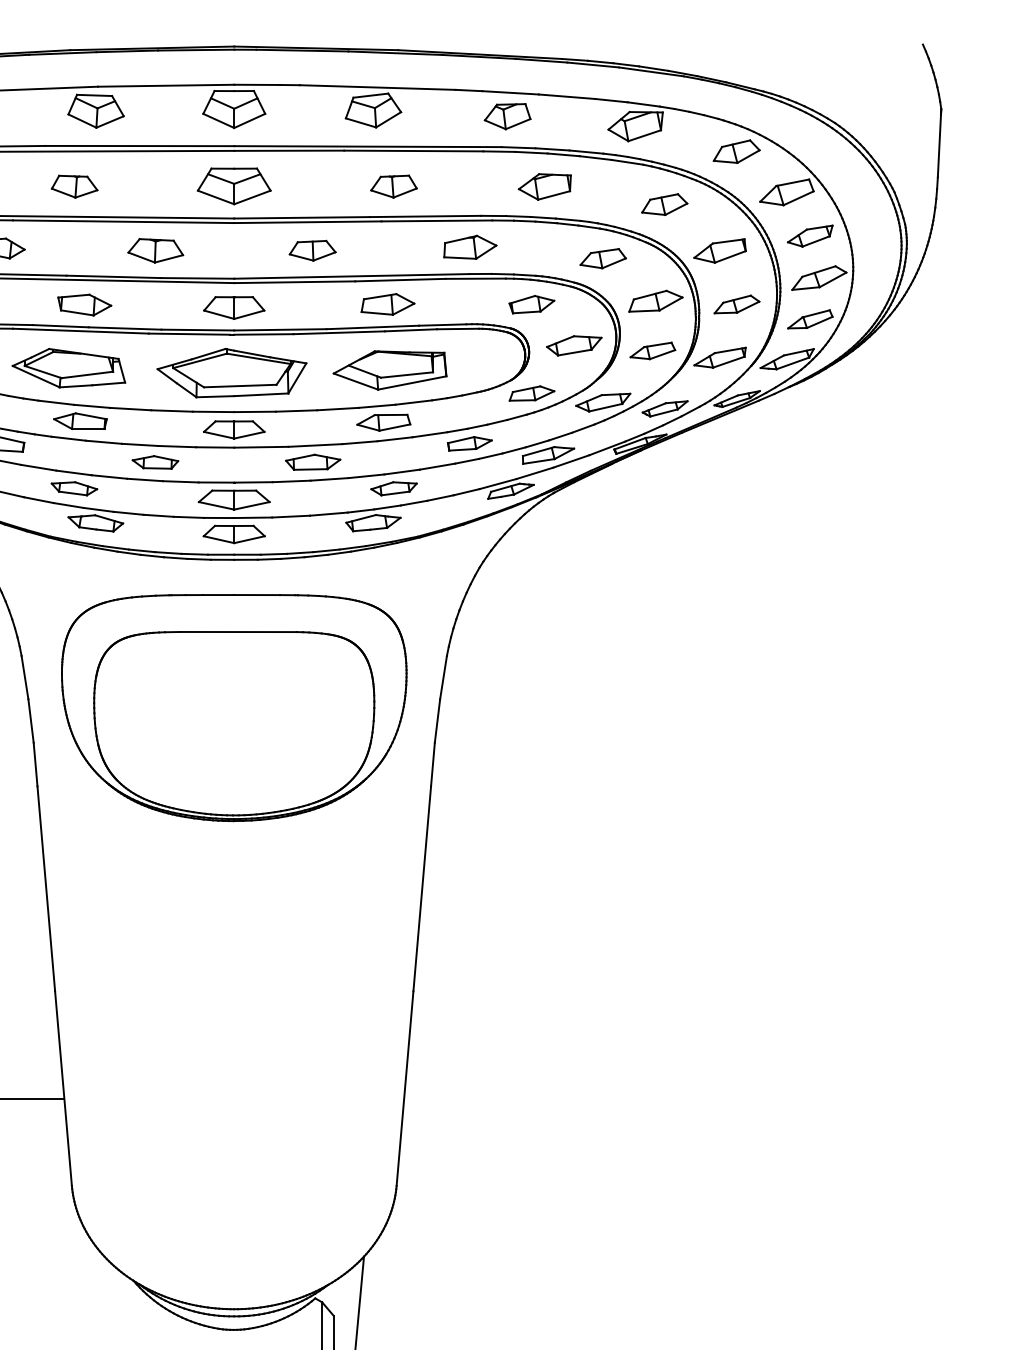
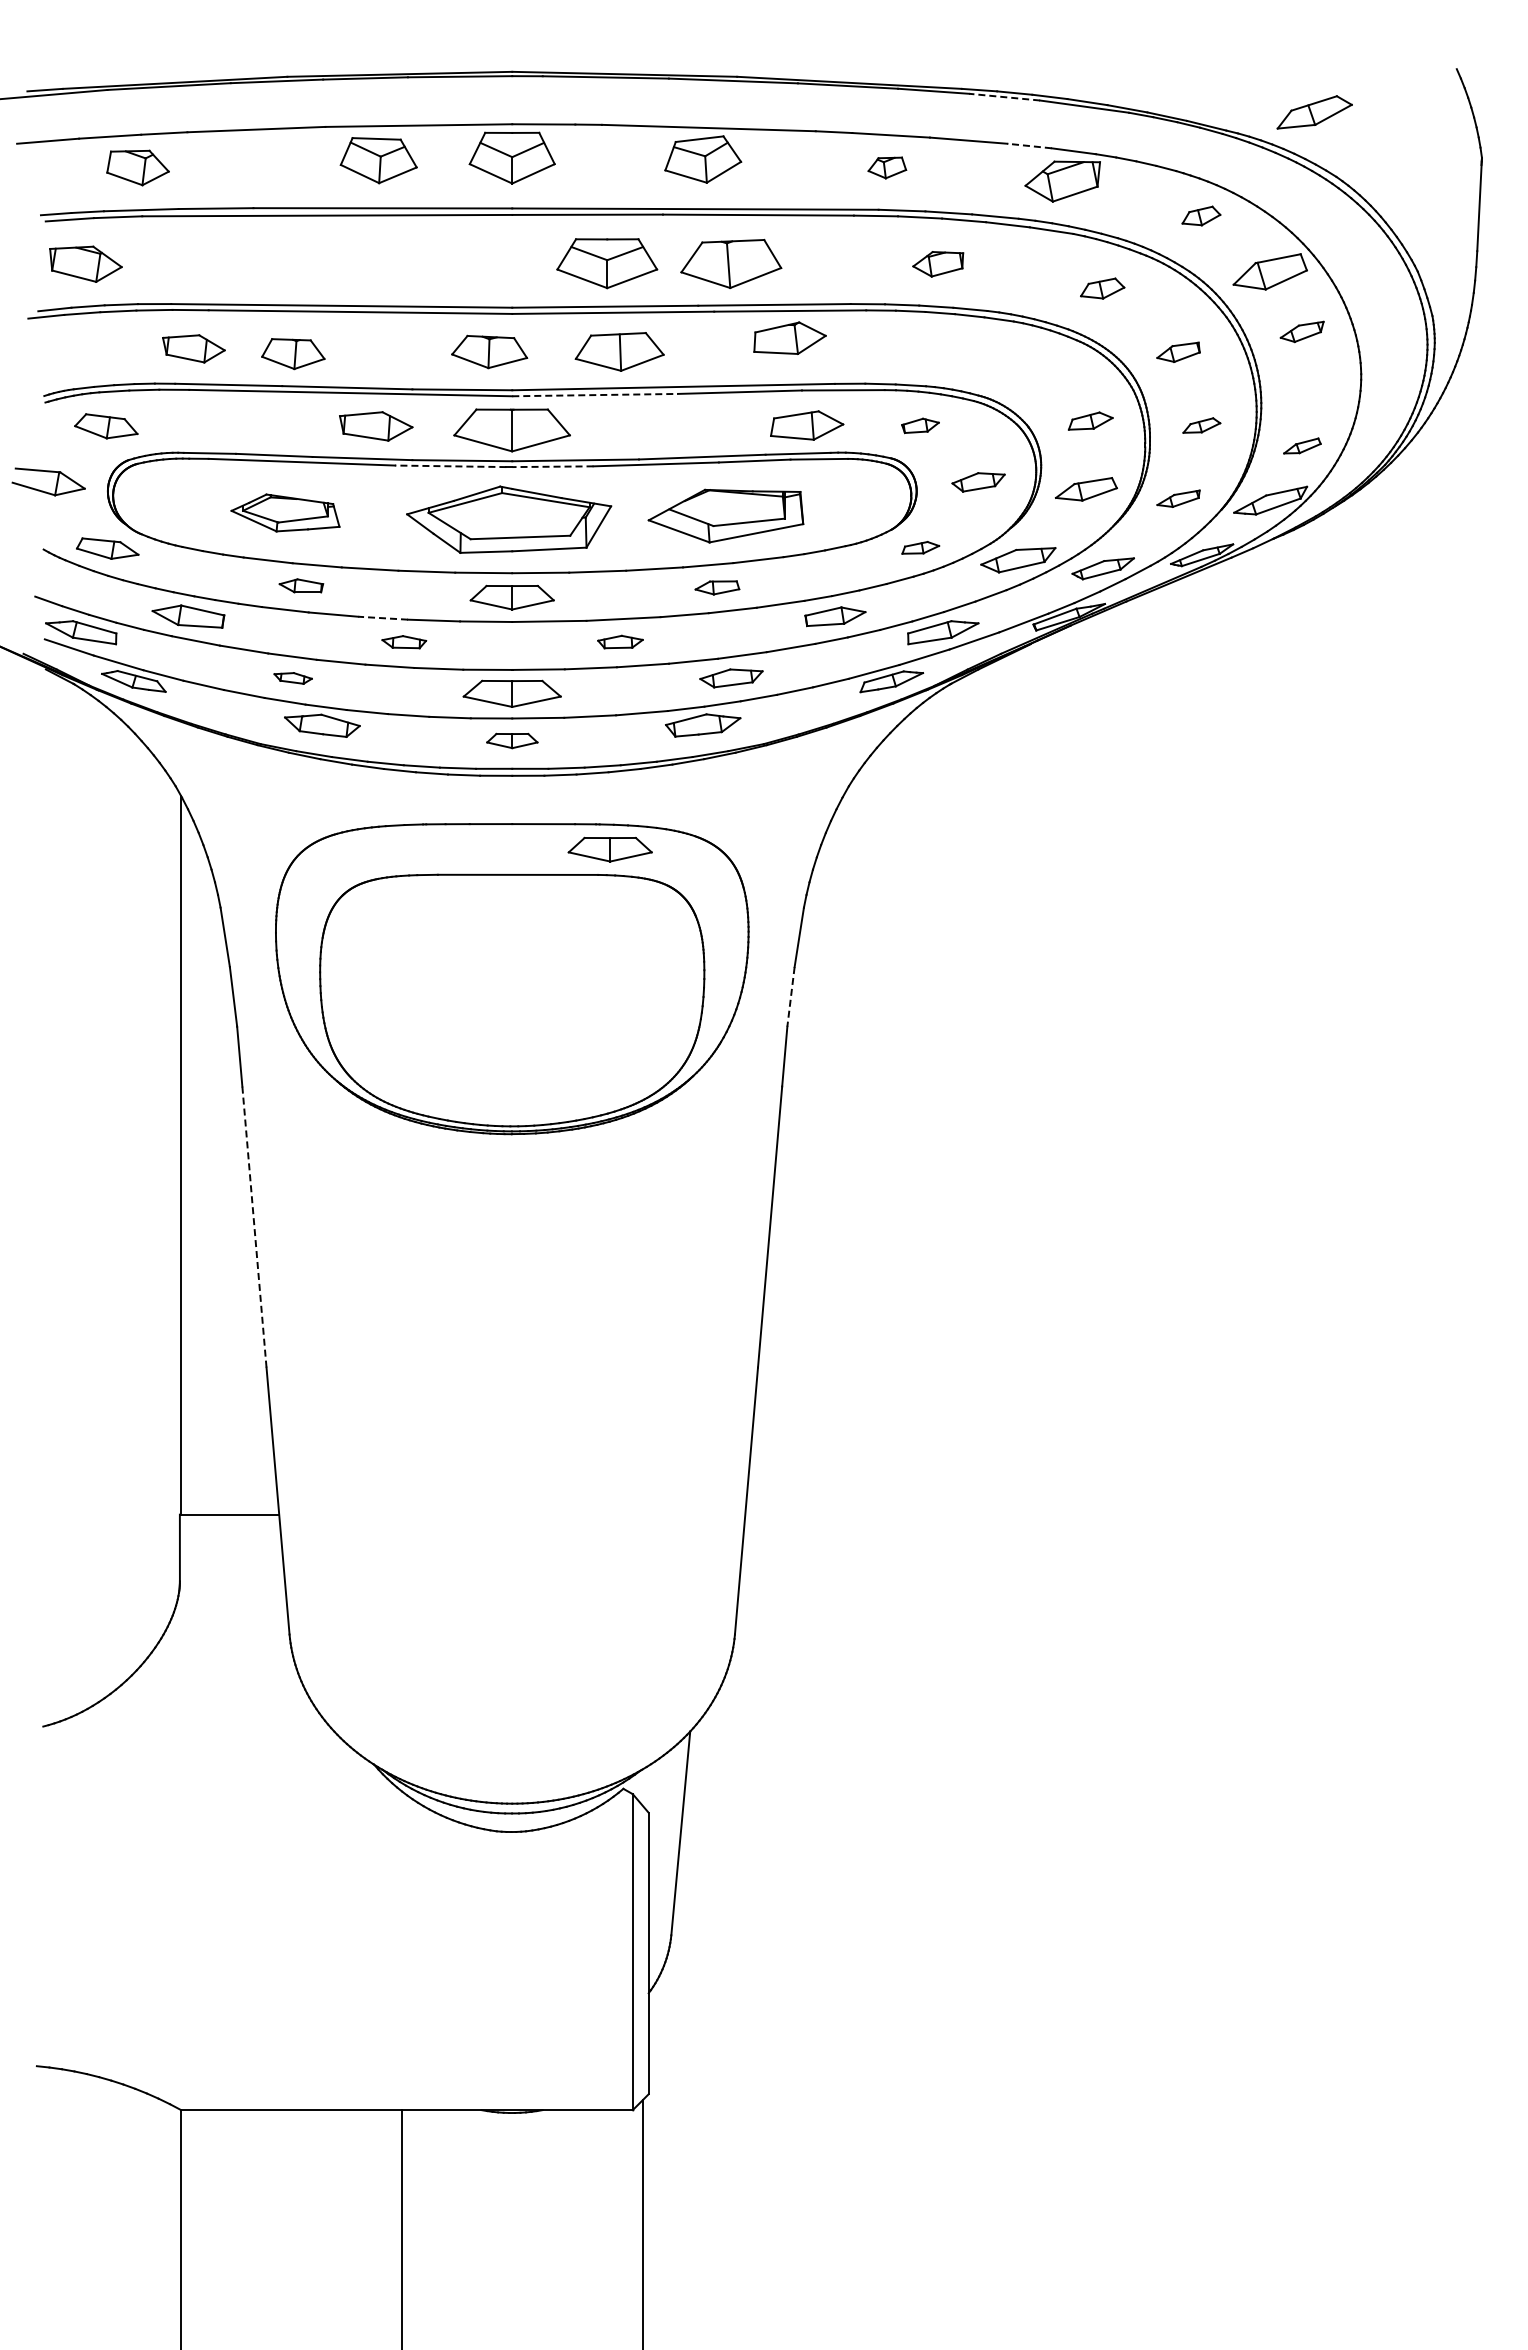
line: (593, 65) -> (1004, 97), solid -> dashed
line: (611, 100) -> (1029, 146), solid -> dashed
part: (95, 111) -> (378, 160), moved
part: (507, 116) -> (887, 167), size x0.6
part: (736, 151) -> (1201, 215), size x0.6
part: (234, 186) -> (607, 263), moved
part: (394, 186) -> (731, 263), size x1.6
part: (544, 186) -> (937, 263), size x0.7
part: (74, 187) -> (293, 354), moved
part: (664, 204) -> (1102, 288), size x0.7
part: (809, 235) -> (1301, 331), size x0.7
part: (469, 246) -> (789, 337), moved
part: (155, 250) -> (489, 351), moved
part: (312, 250) -> (619, 351), size x1.4
part: (720, 251) -> (1178, 352), size x0.6
part: (603, 258) -> (1018, 362), removed
part: (819, 278) -> (1314, 112), moved
line: (294, 282) -> (595, 395), solid -> dashed
part: (655, 300) -> (1090, 420), size x0.6
part: (388, 304) -> (807, 425), moved
part: (531, 304) -> (920, 425), size x0.6
part: (736, 304) -> (1201, 425), size x0.6
part: (84, 305) -> (376, 426), moved
part: (234, 308) -> (512, 430), size x1.4
part: (810, 318) -> (1302, 445), size x0.6
line: (189, 334) -> (450, 466), solid -> dashed
line: (263, 334) -> (552, 466), solid -> dashed
part: (574, 345) -> (978, 482), size x0.7
part: (720, 357) -> (1178, 498), size x0.6
part: (68, 367) -> (285, 512), size x0.7
part: (531, 393) -> (920, 547), size x0.6
part: (80, 421) -> (301, 585), size x0.6
part: (383, 422) -> (717, 587), size x0.6
line: (140, 445) -> (383, 618), solid -> dashed
part: (155, 461) -> (404, 641), size x0.7
part: (313, 461) -> (620, 641), size x0.6
part: (74, 488) -> (293, 678), size x0.6
part: (234, 534) -> (512, 740), size x0.6
part: (305, 613) -> (609, 849), added
line: (437, 721) -> (790, 997), solid -> dashed
line: (46, 888) -> (254, 1226), solid -> dashed

